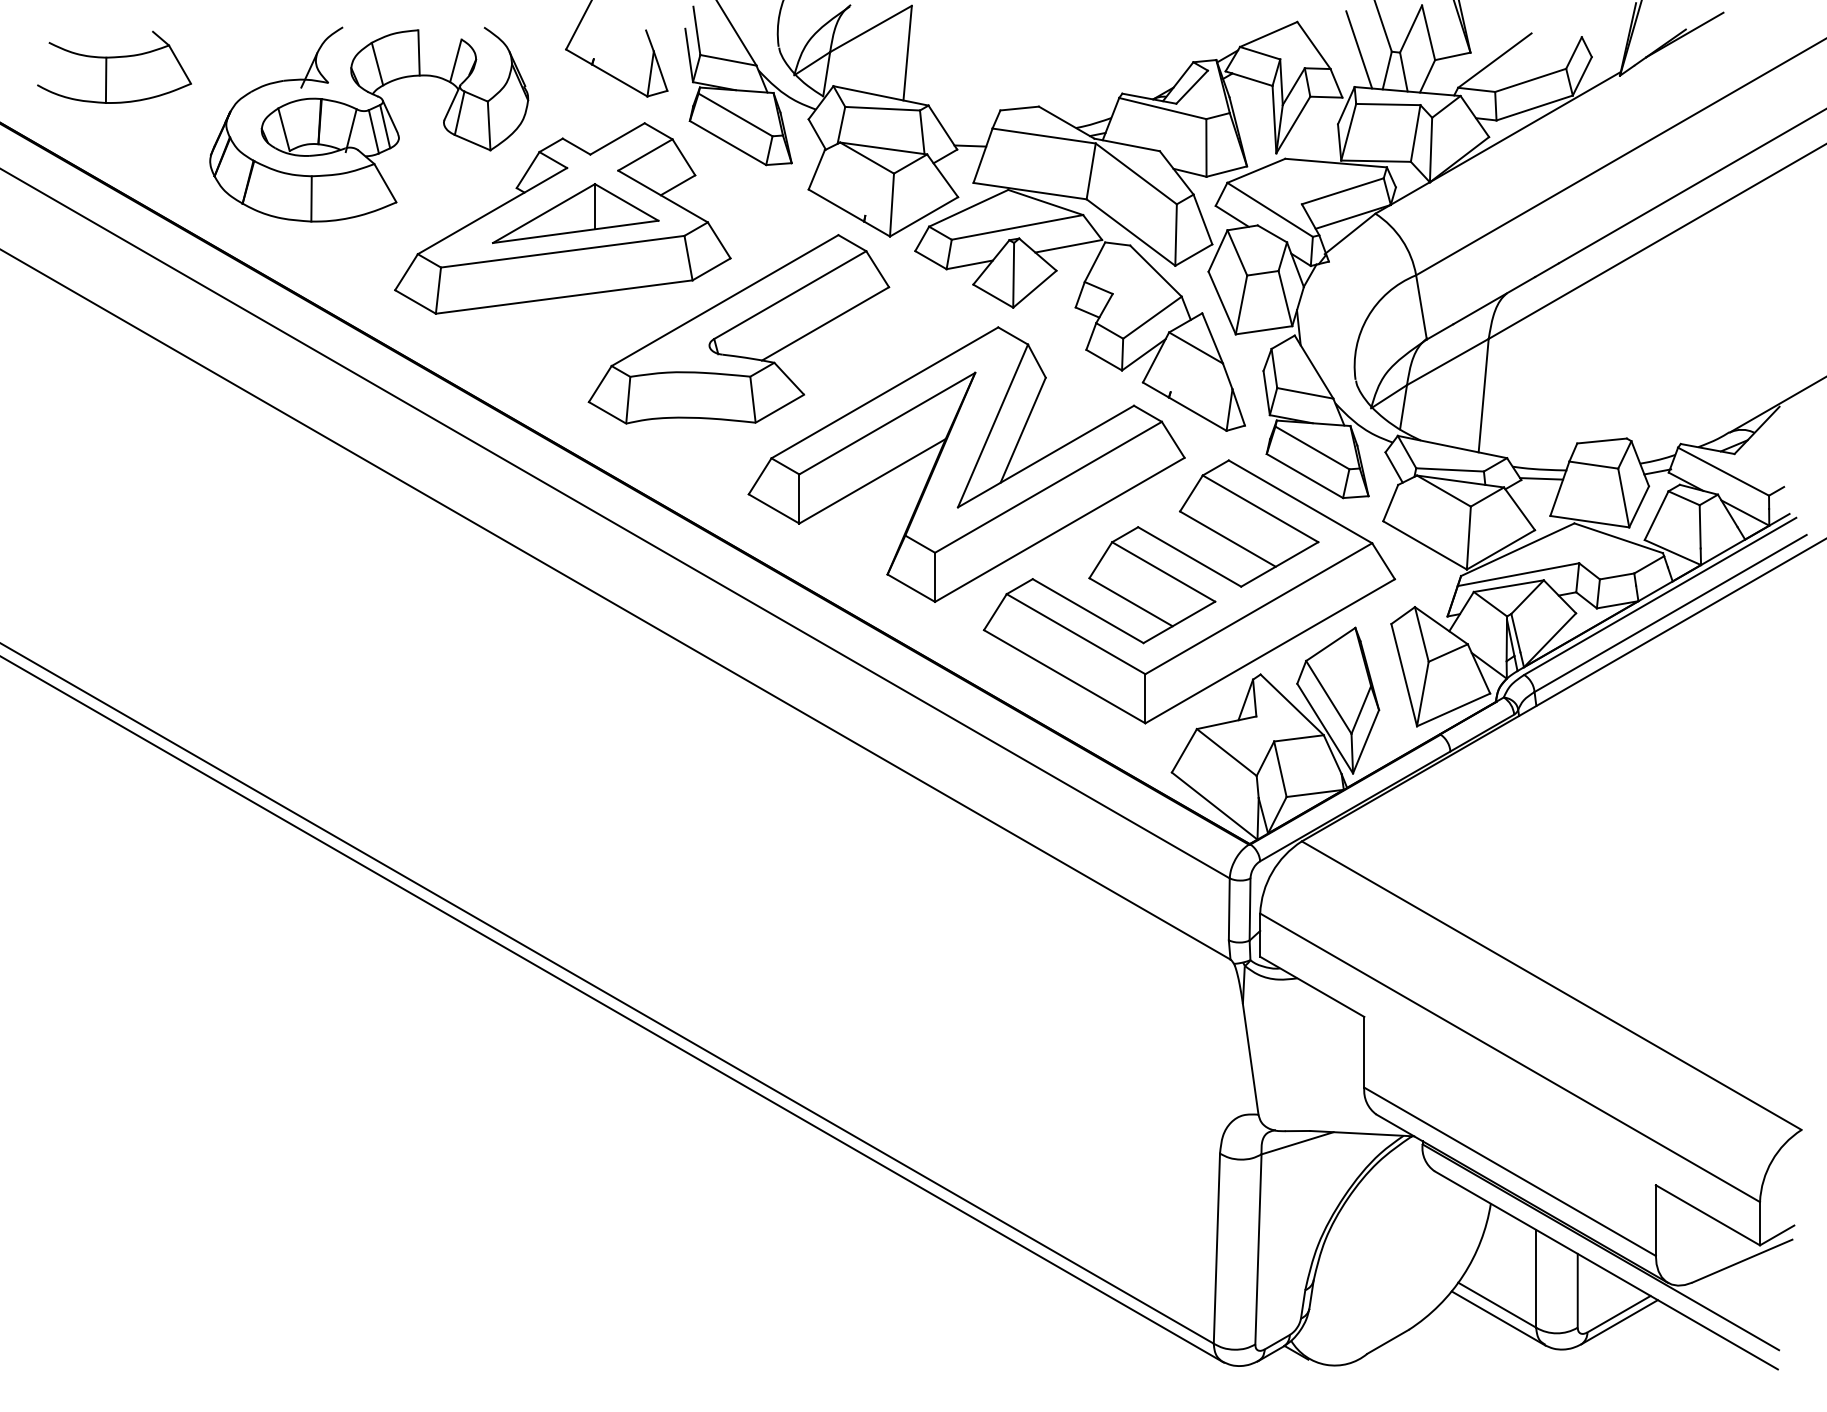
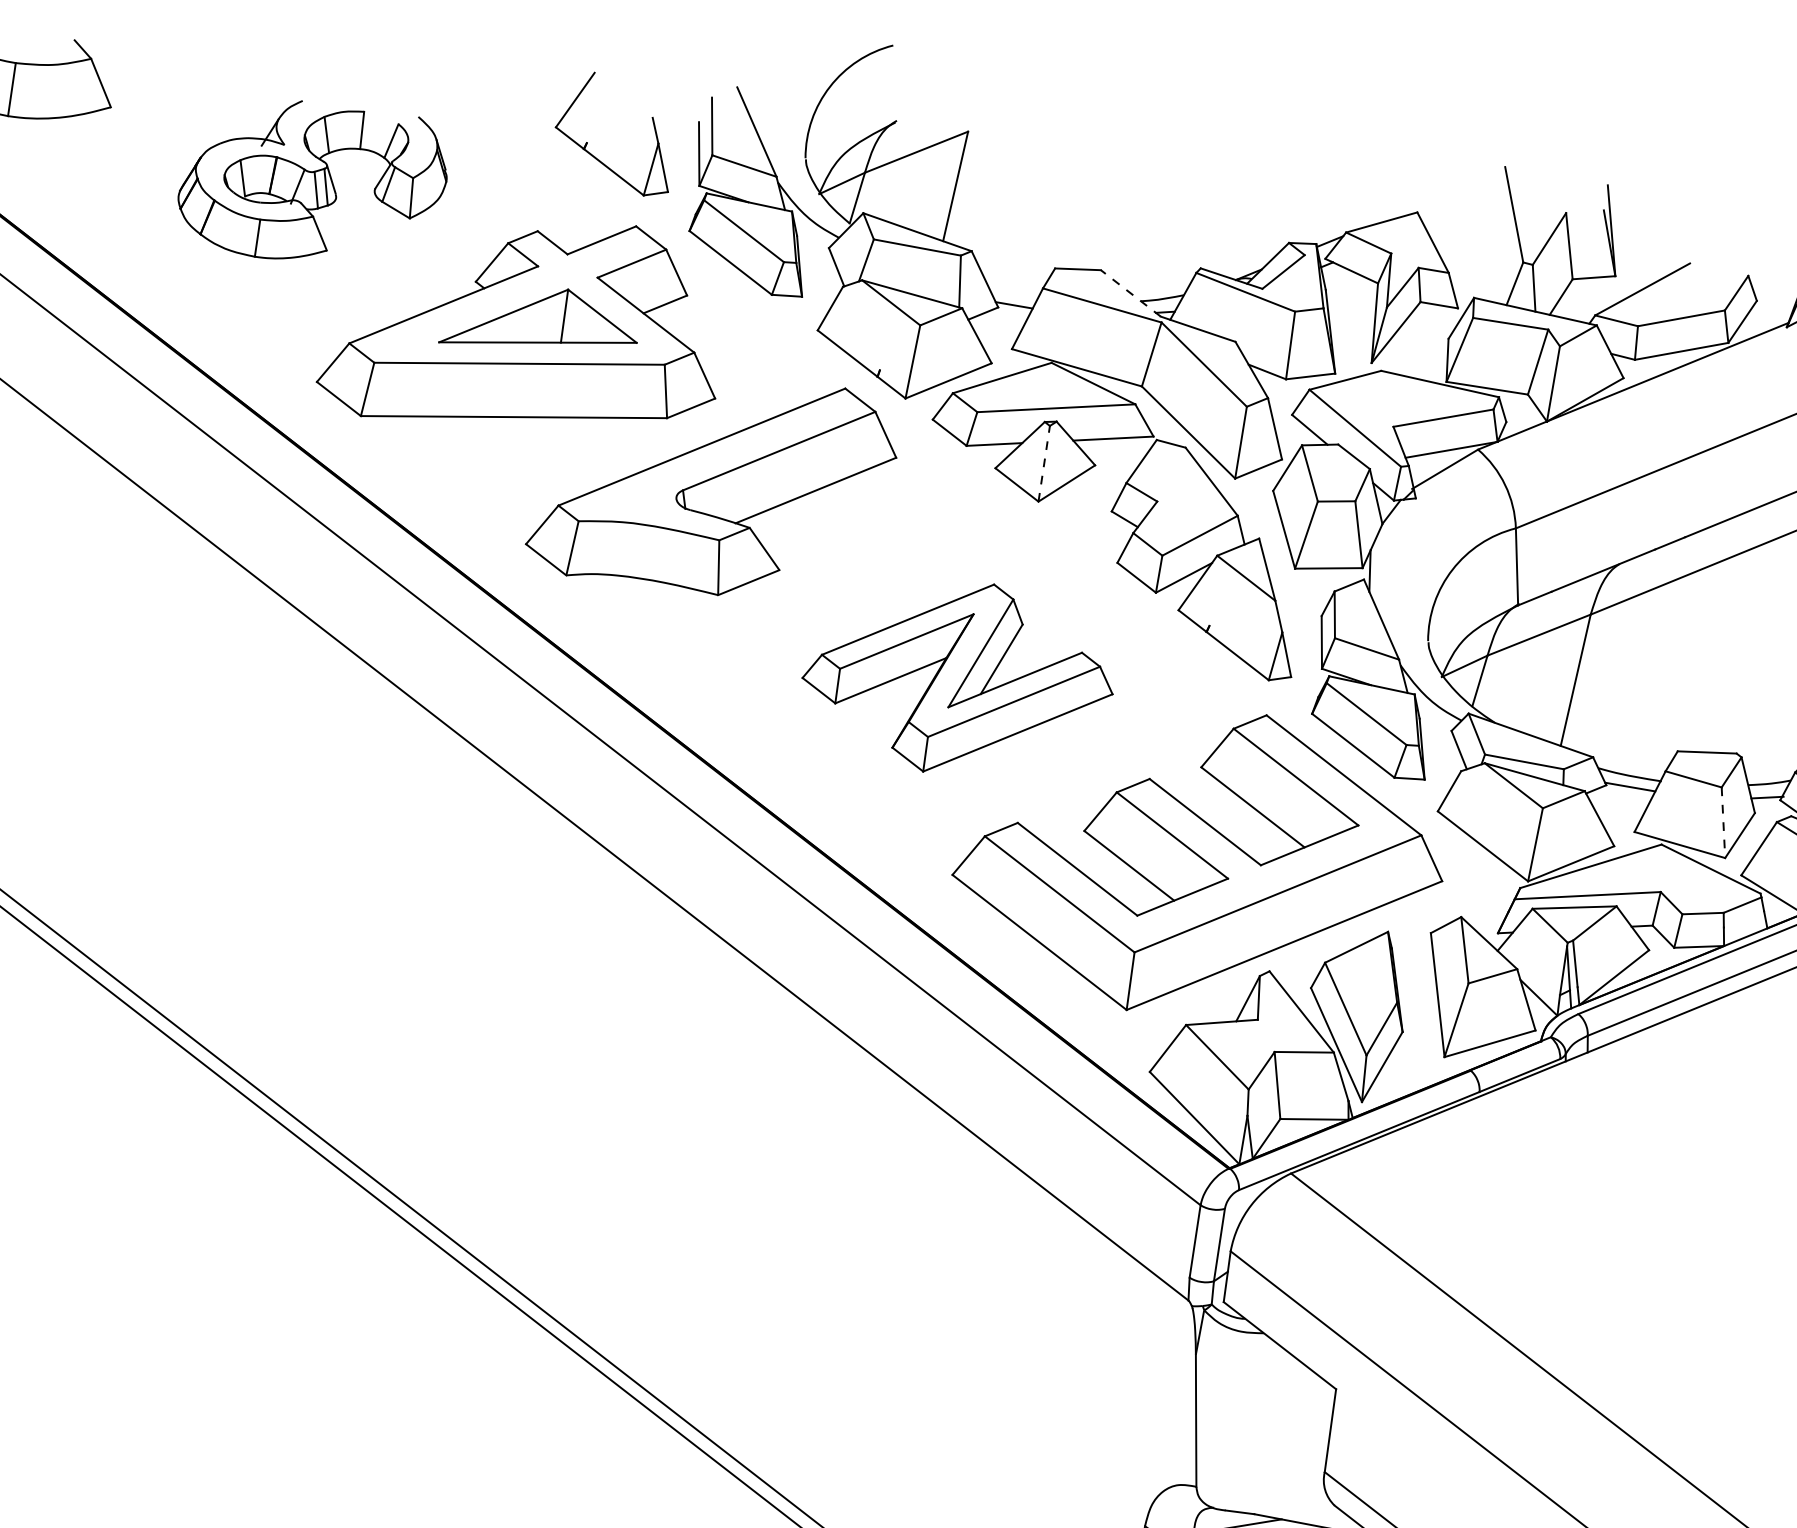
line: (1359, 49) -> (1485, 254), removed
line: (1066, 122) -> (1130, 293), solid -> dashed
part: (369, 124) -> (313, 183), size x0.7
line: (1013, 274) -> (1044, 462), solid -> dashed
part: (966, 464) -> (958, 677), size x0.6
line: (1623, 498) -> (1723, 823), solid -> dashed

